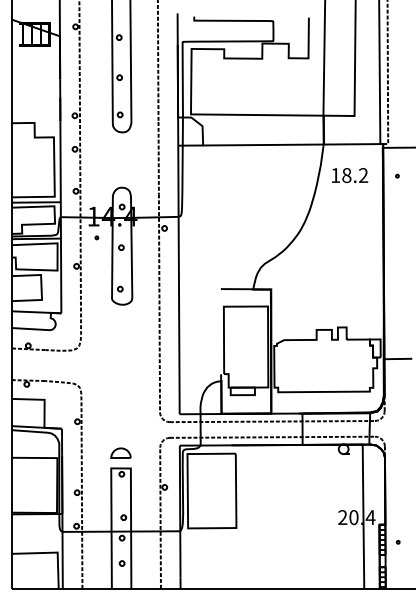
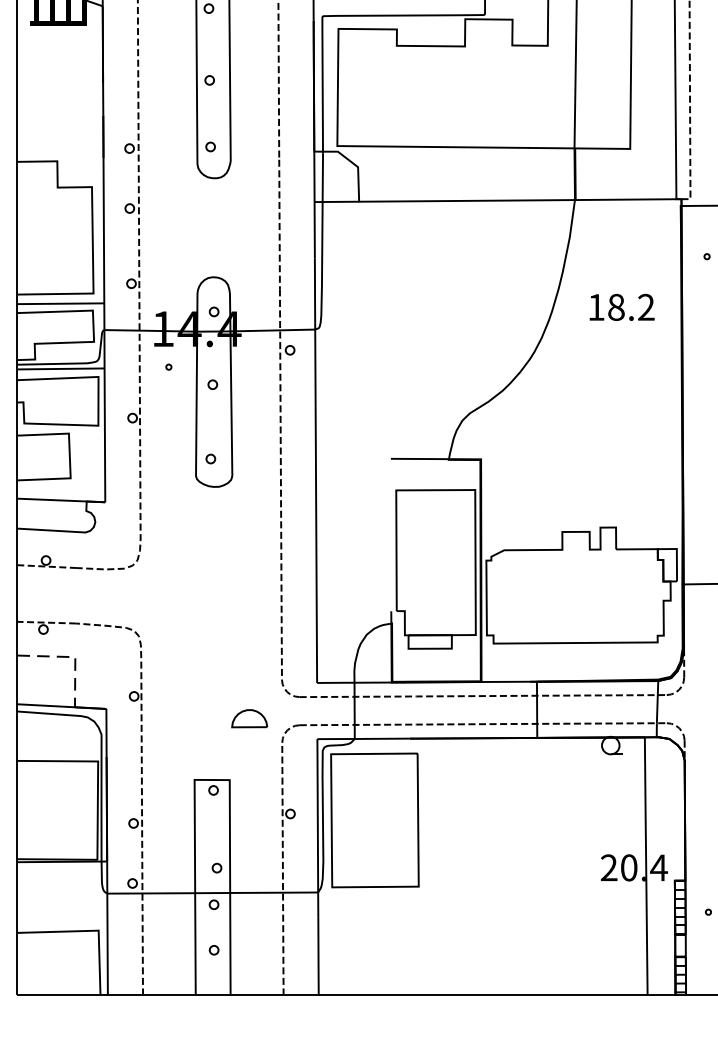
text: (350, 175) -> (622, 307), moved
line: (42, 399) -> (71, 656), solid -> dashed
part: (120, 452) -> (248, 717), moved

